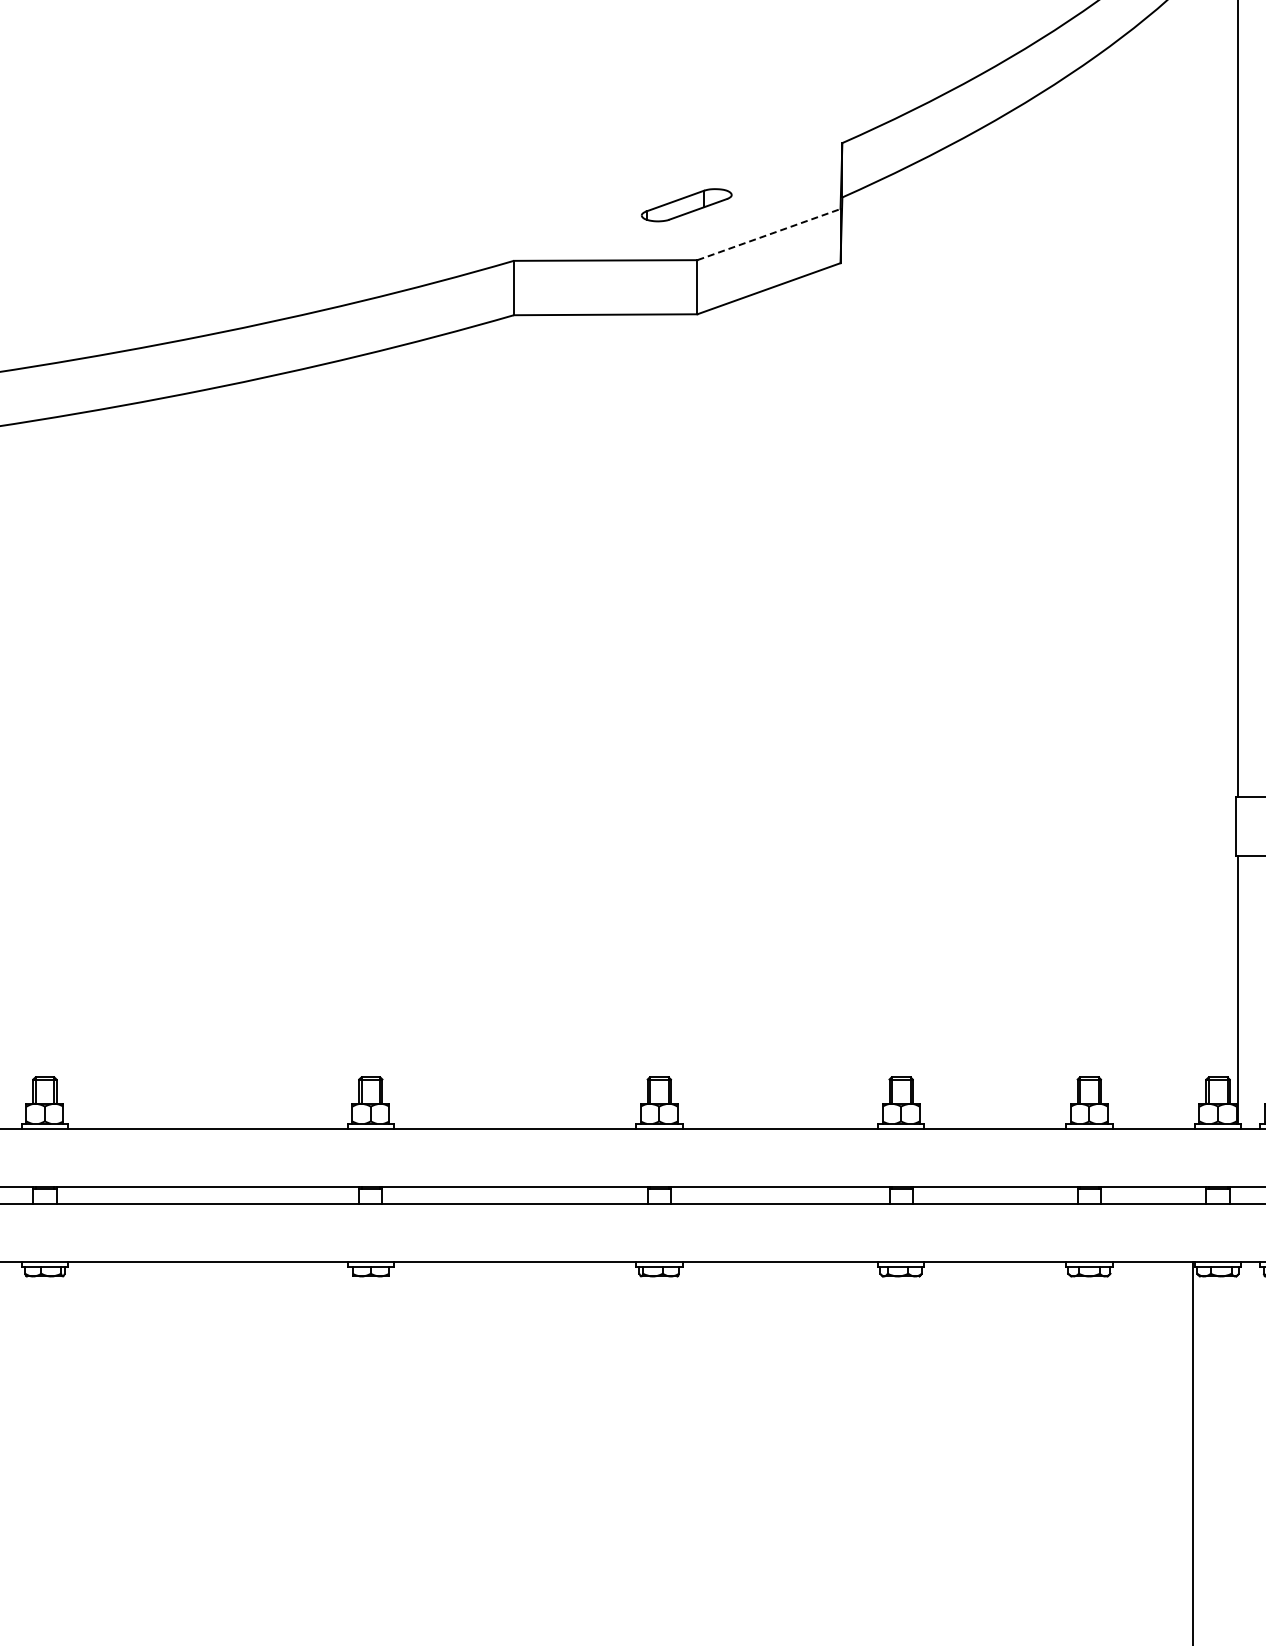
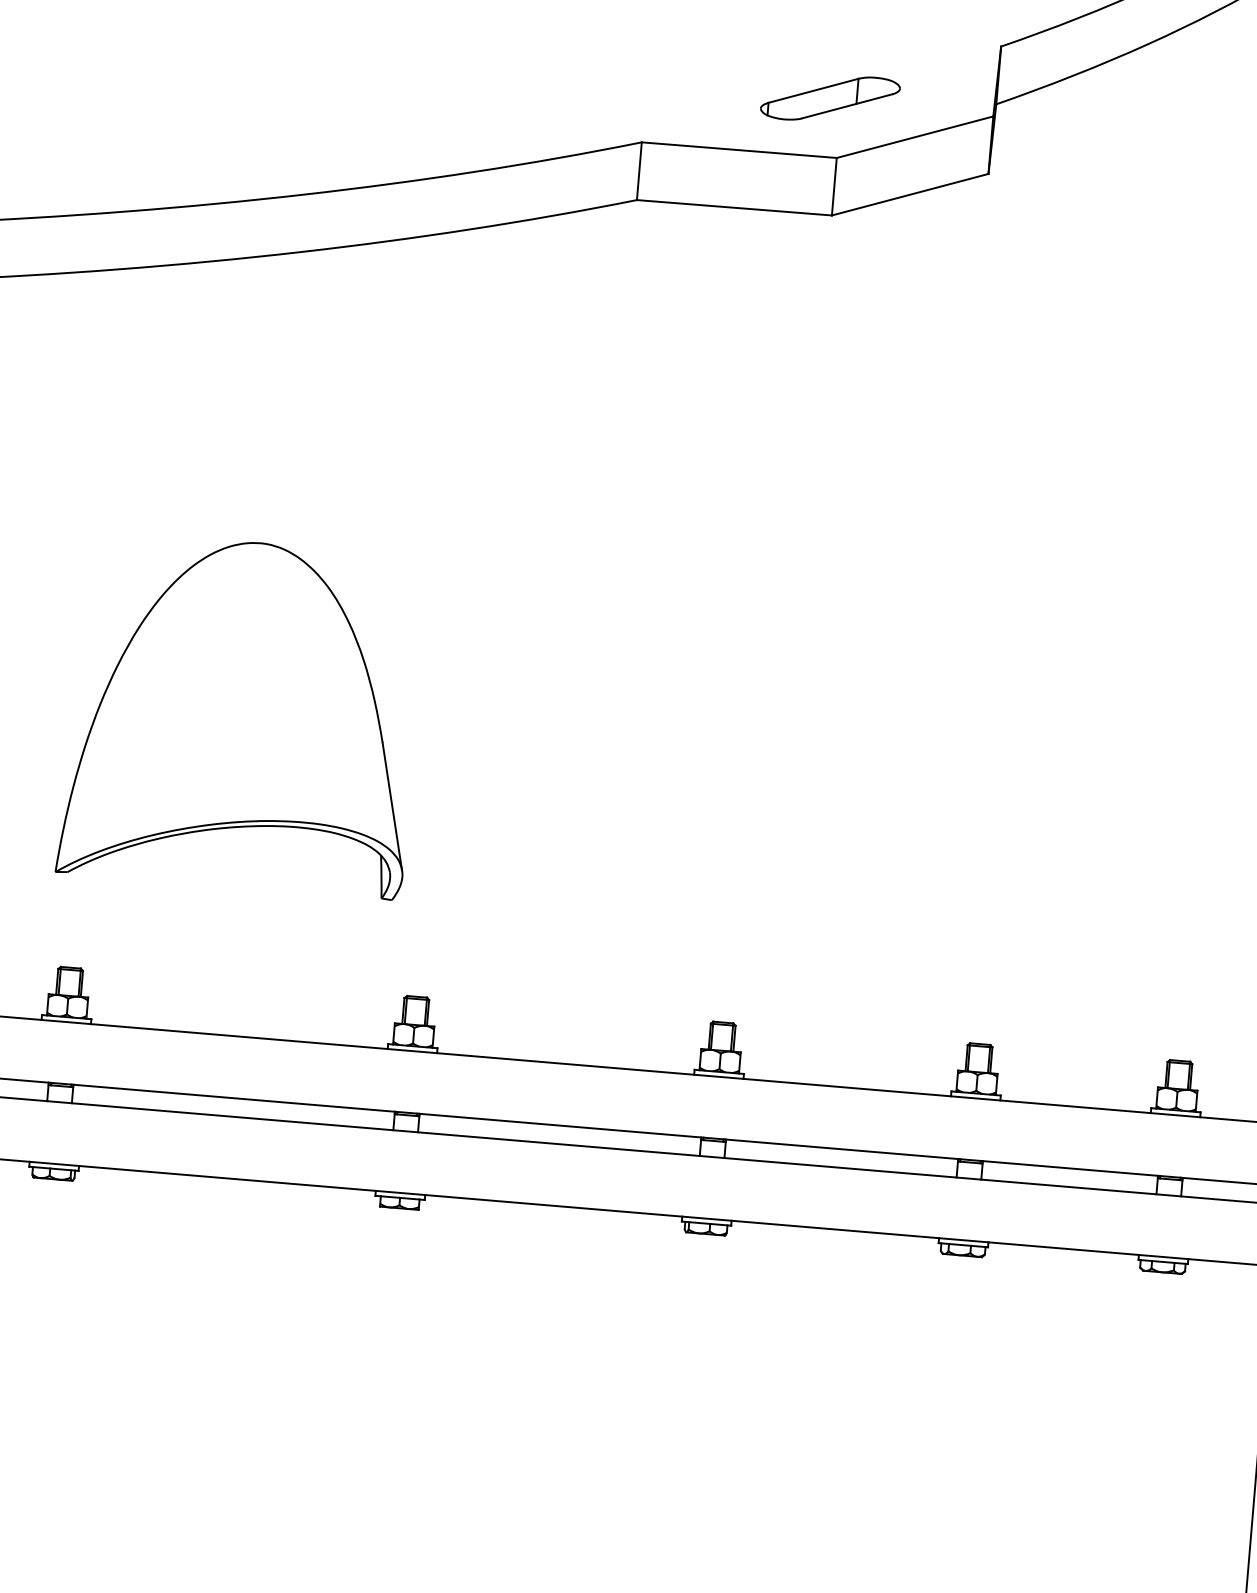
part: (686, 205) -> (830, 98), size x1.43
line: (768, 234) -> (914, 137), dashed -> solid
part: (185, 826) -> (242, 713), added

